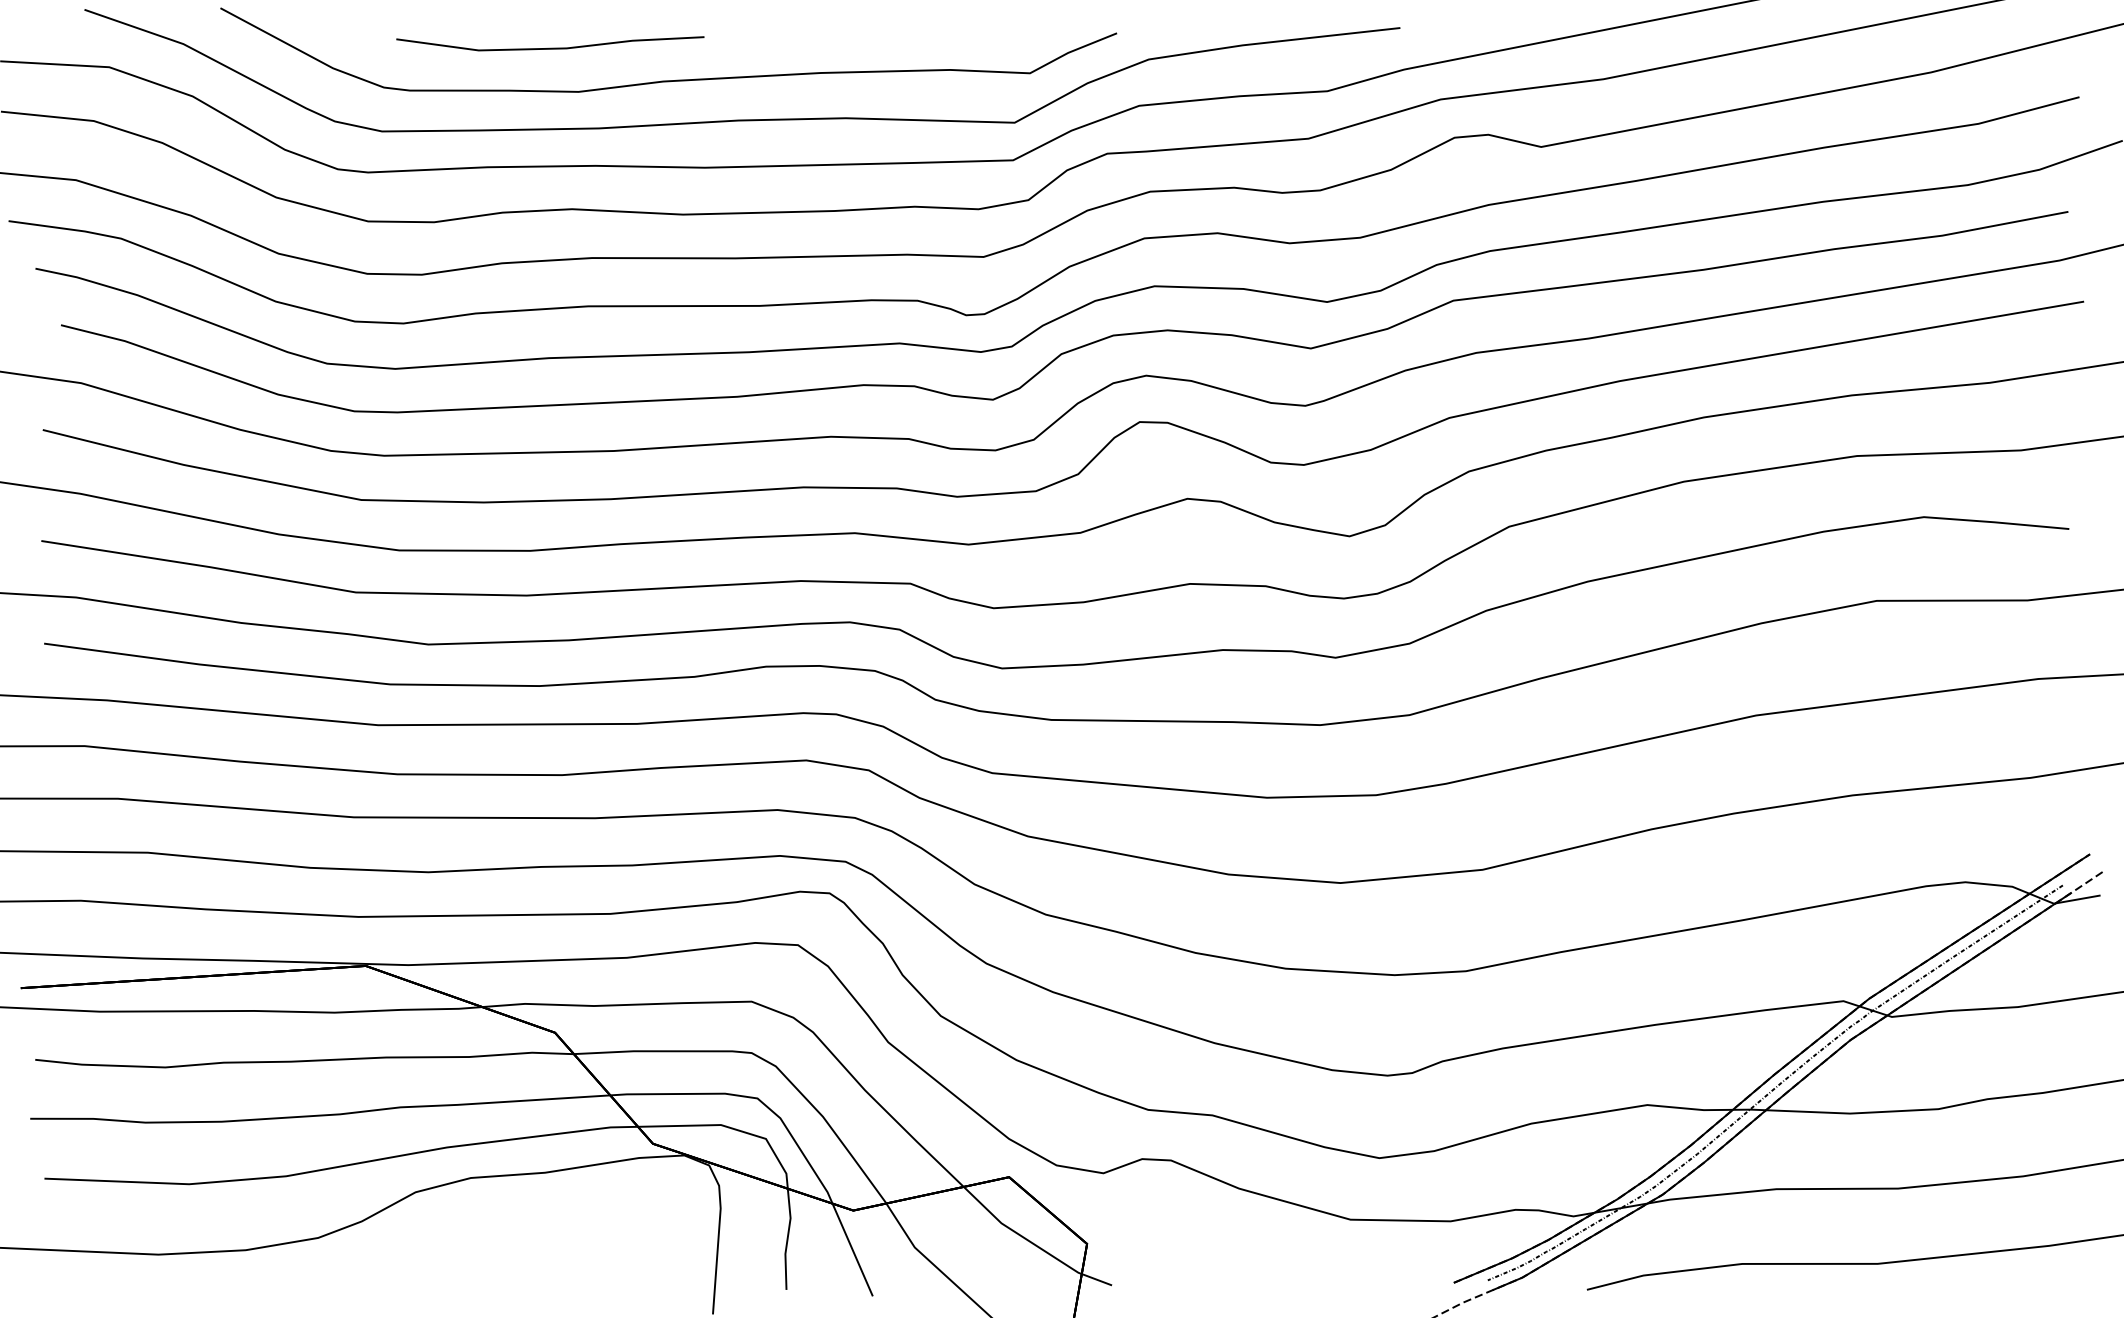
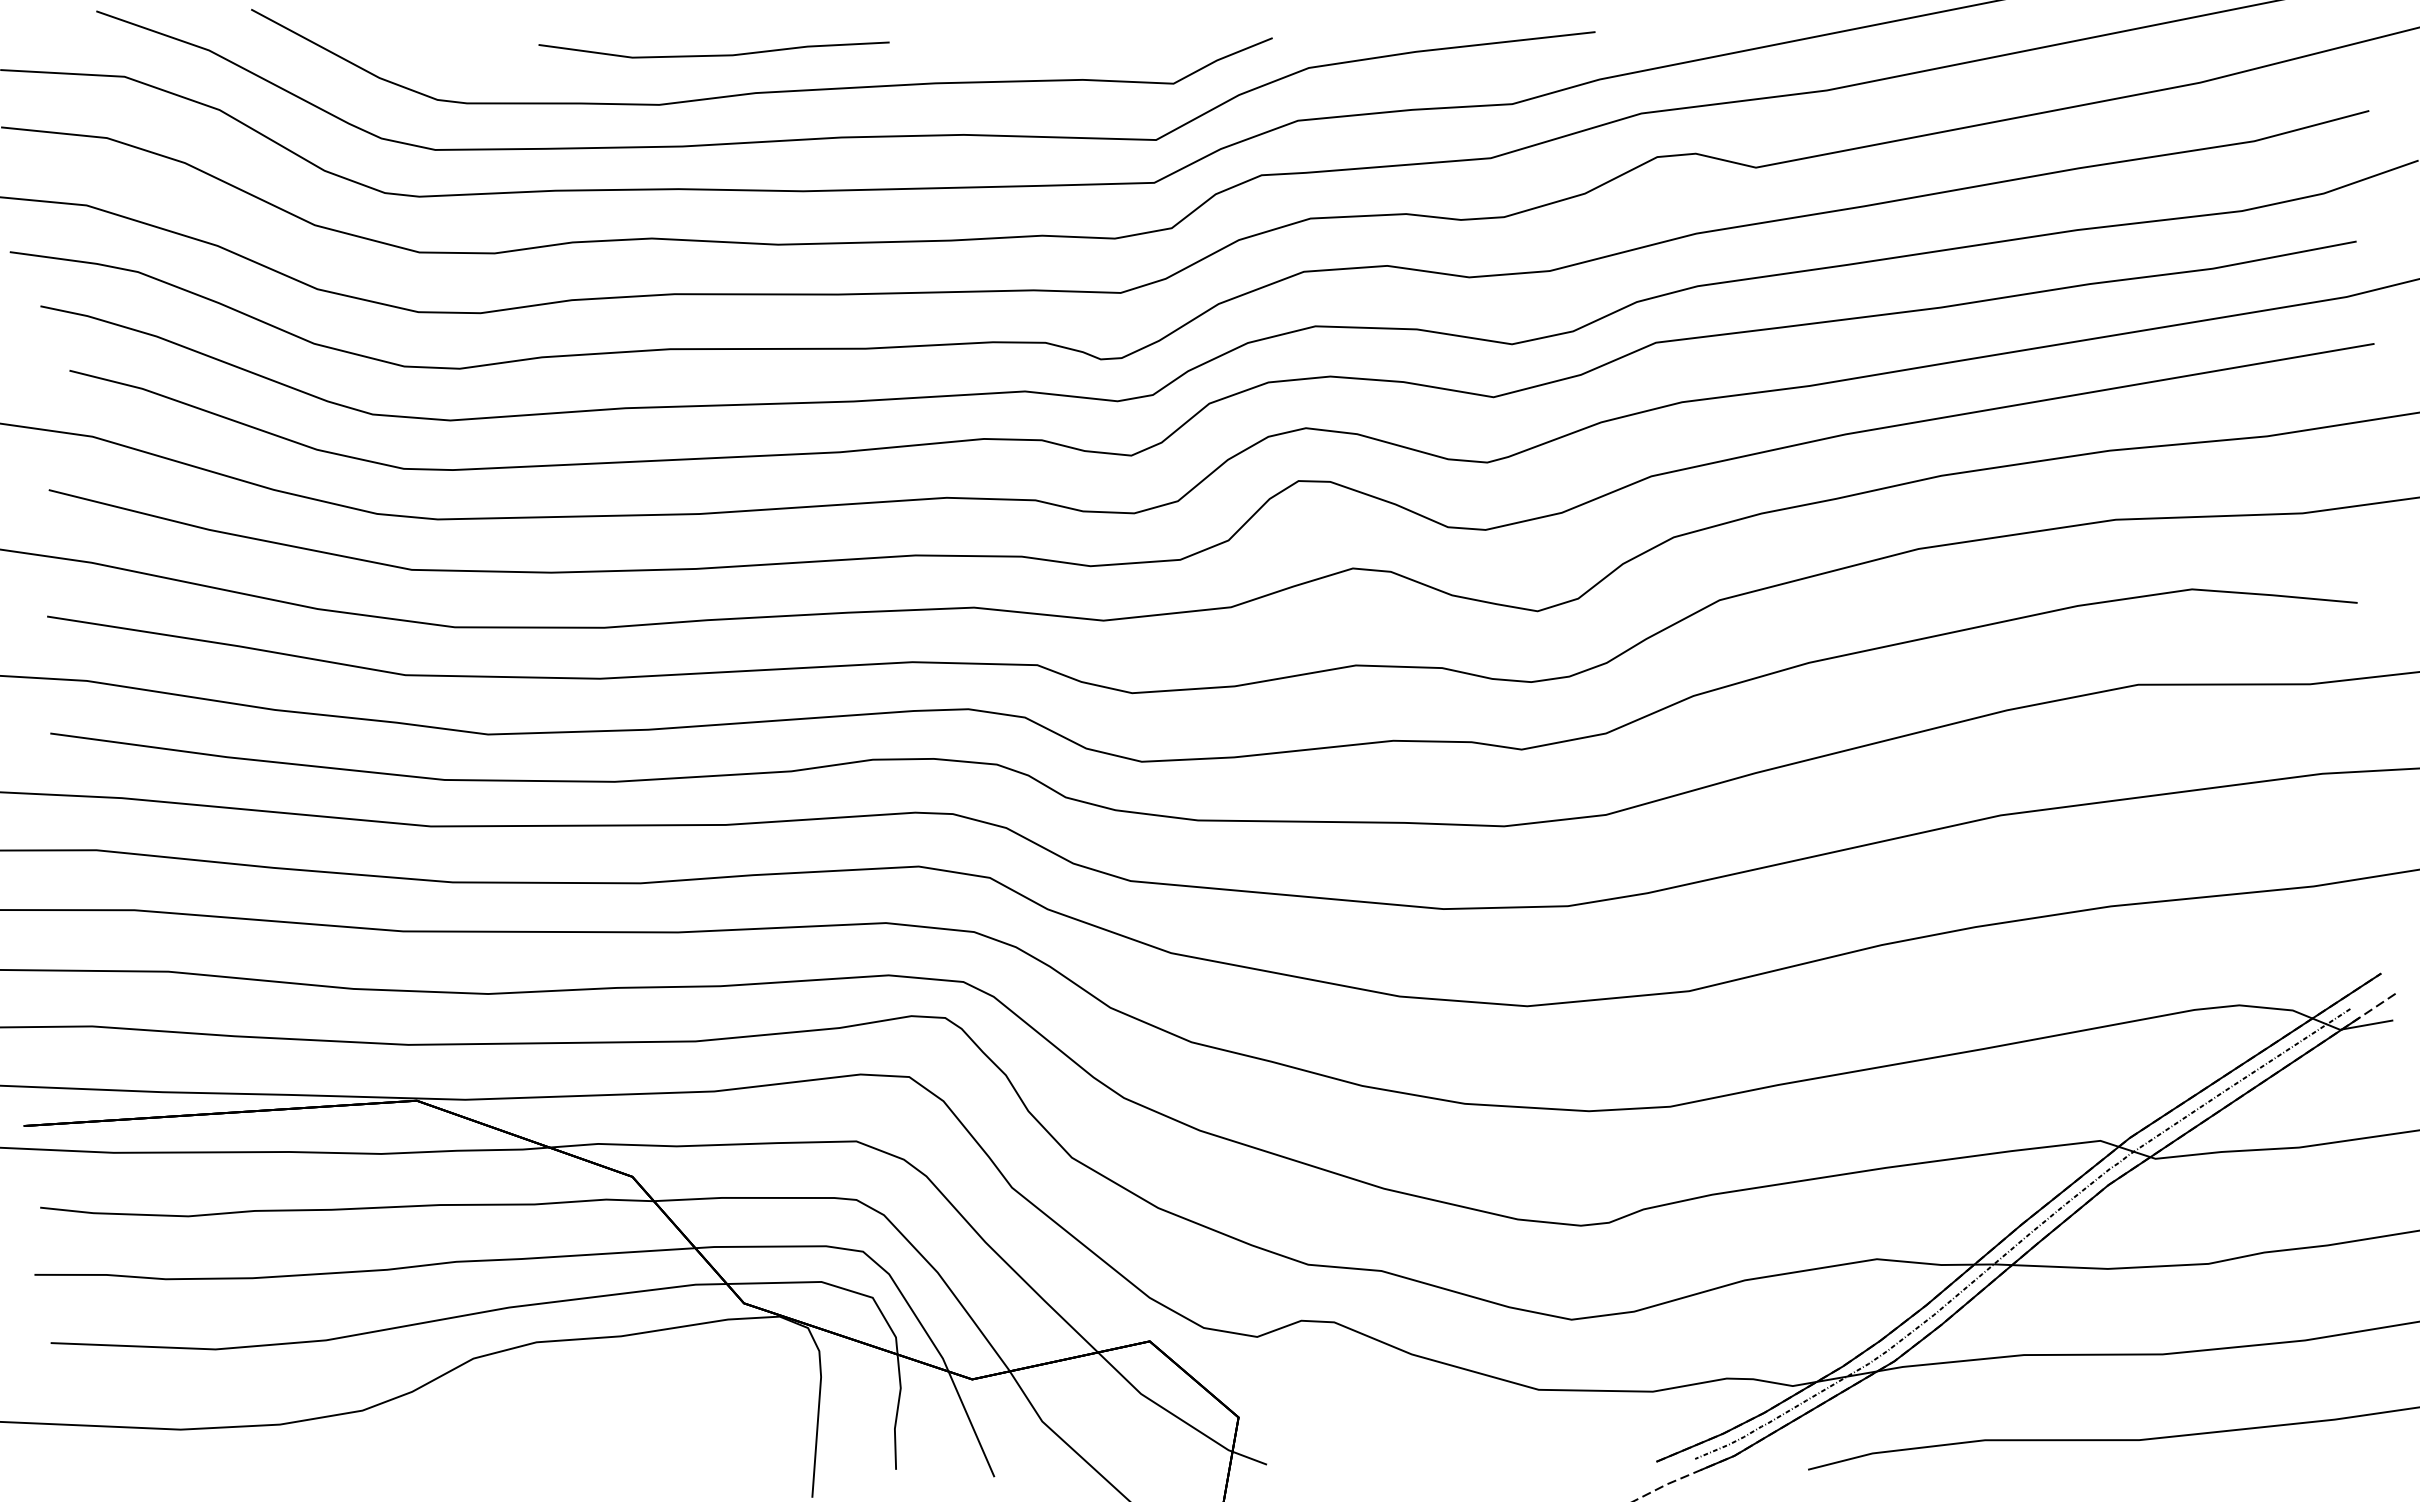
part: (549, 43) -> (713, 49), moved

